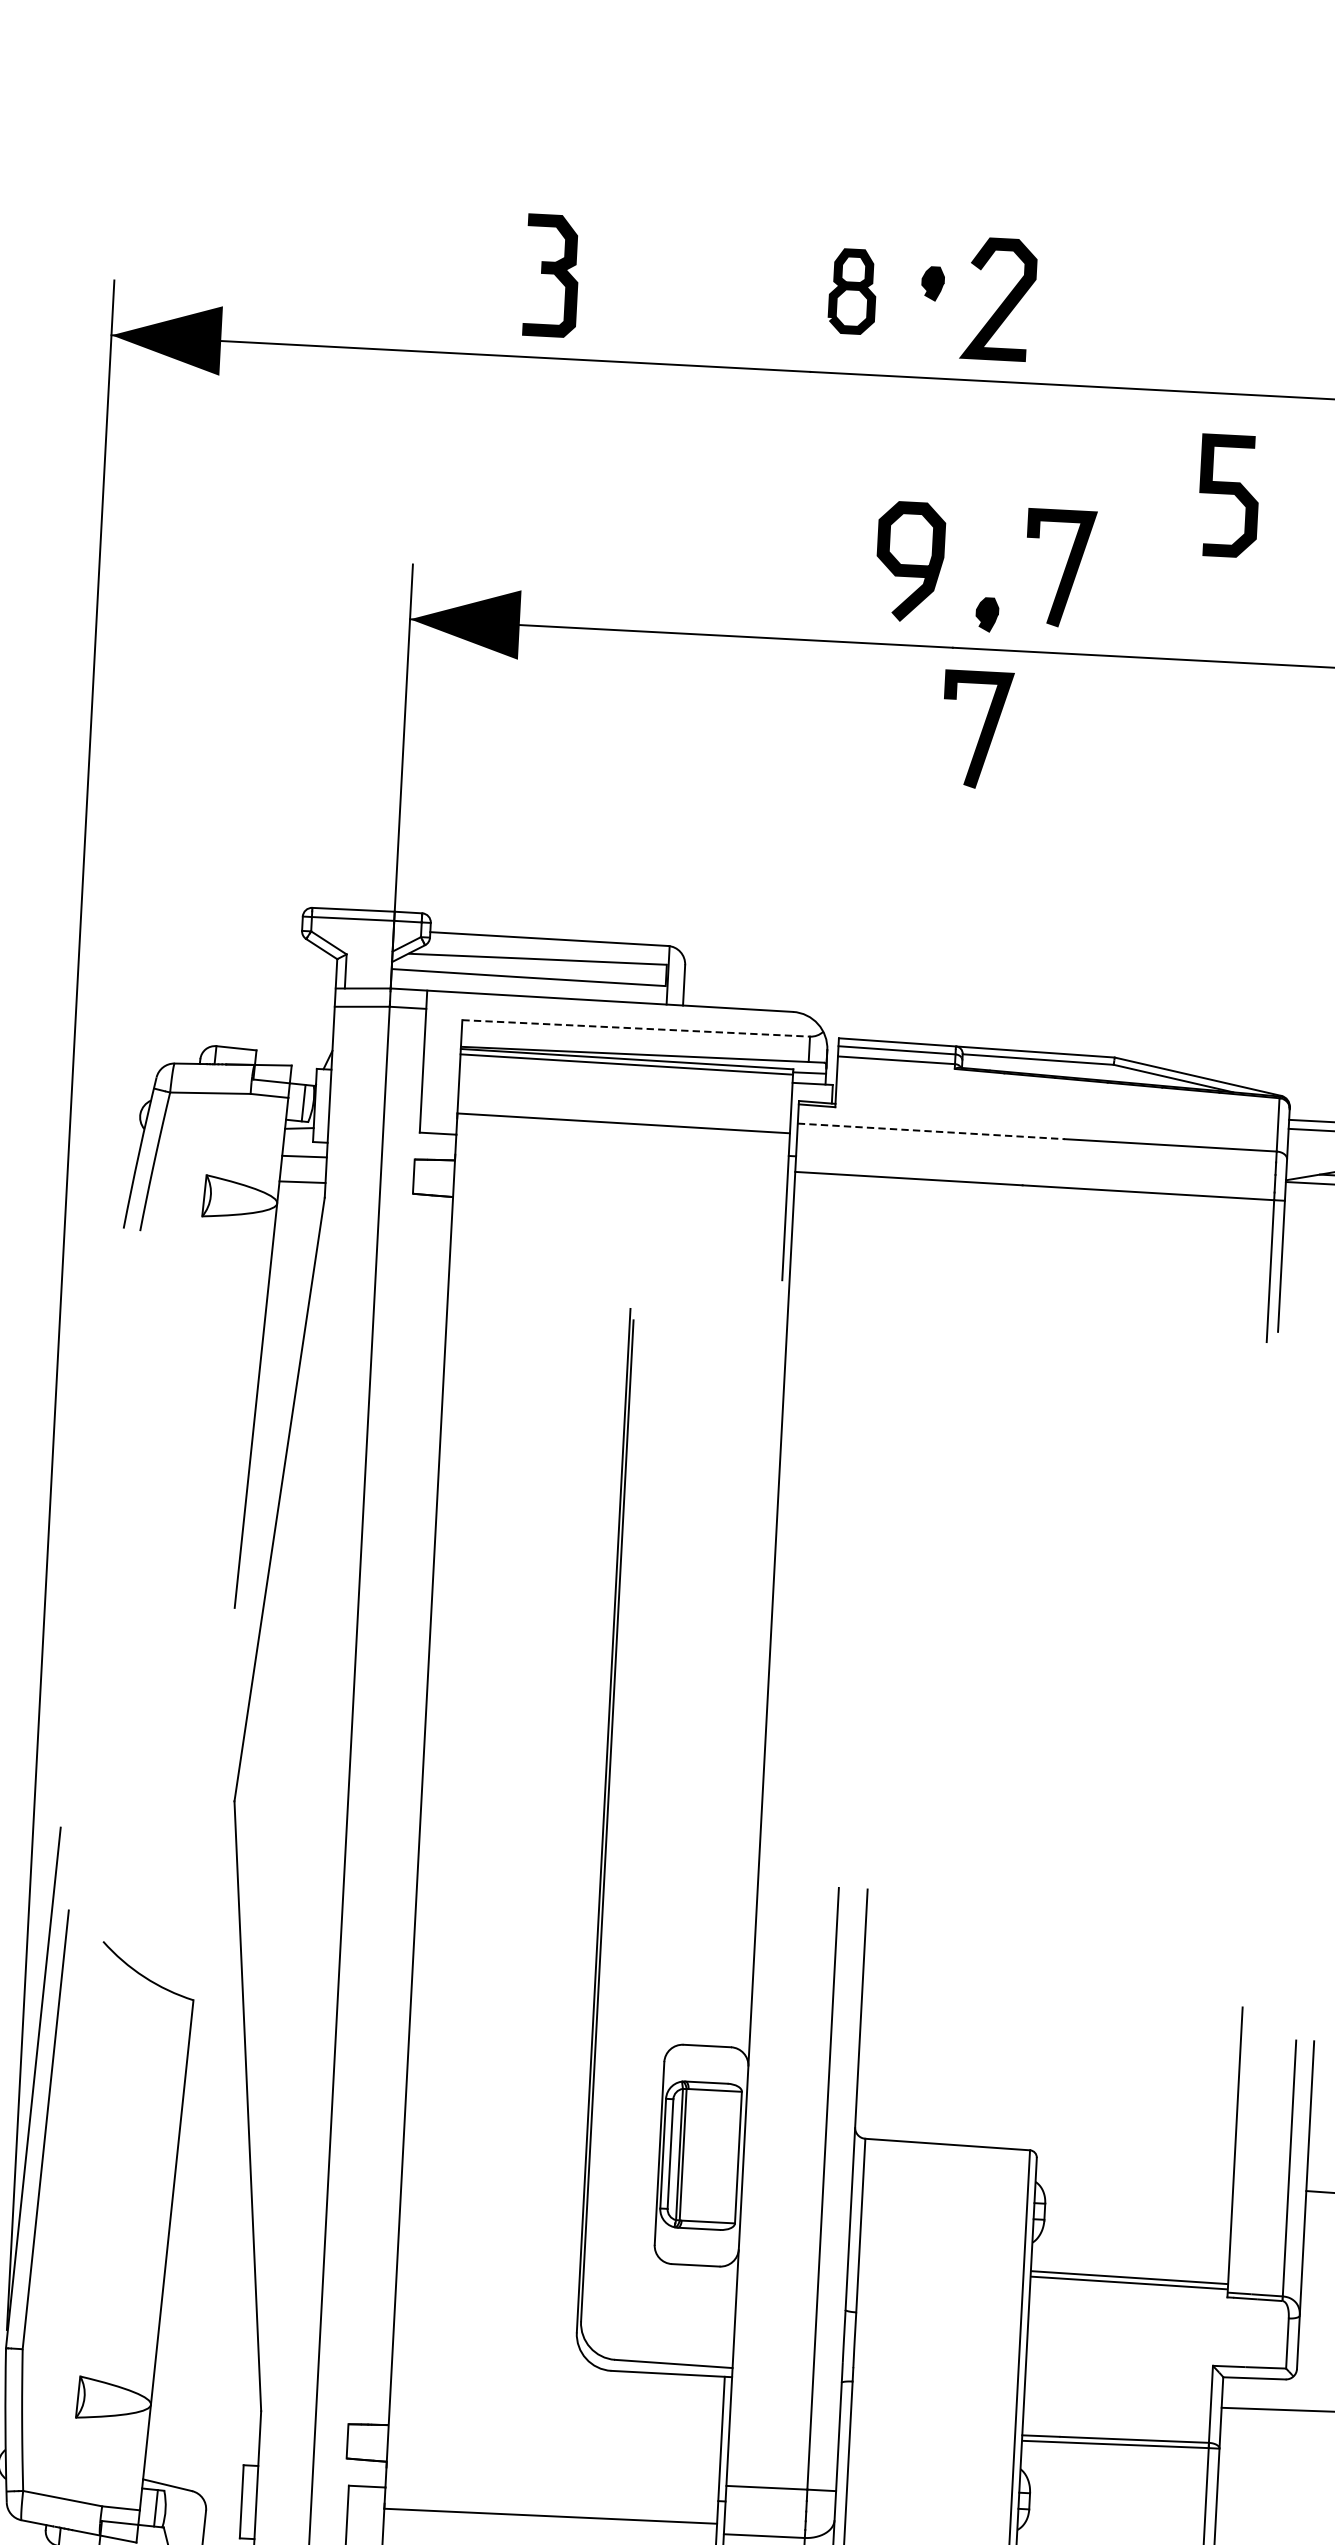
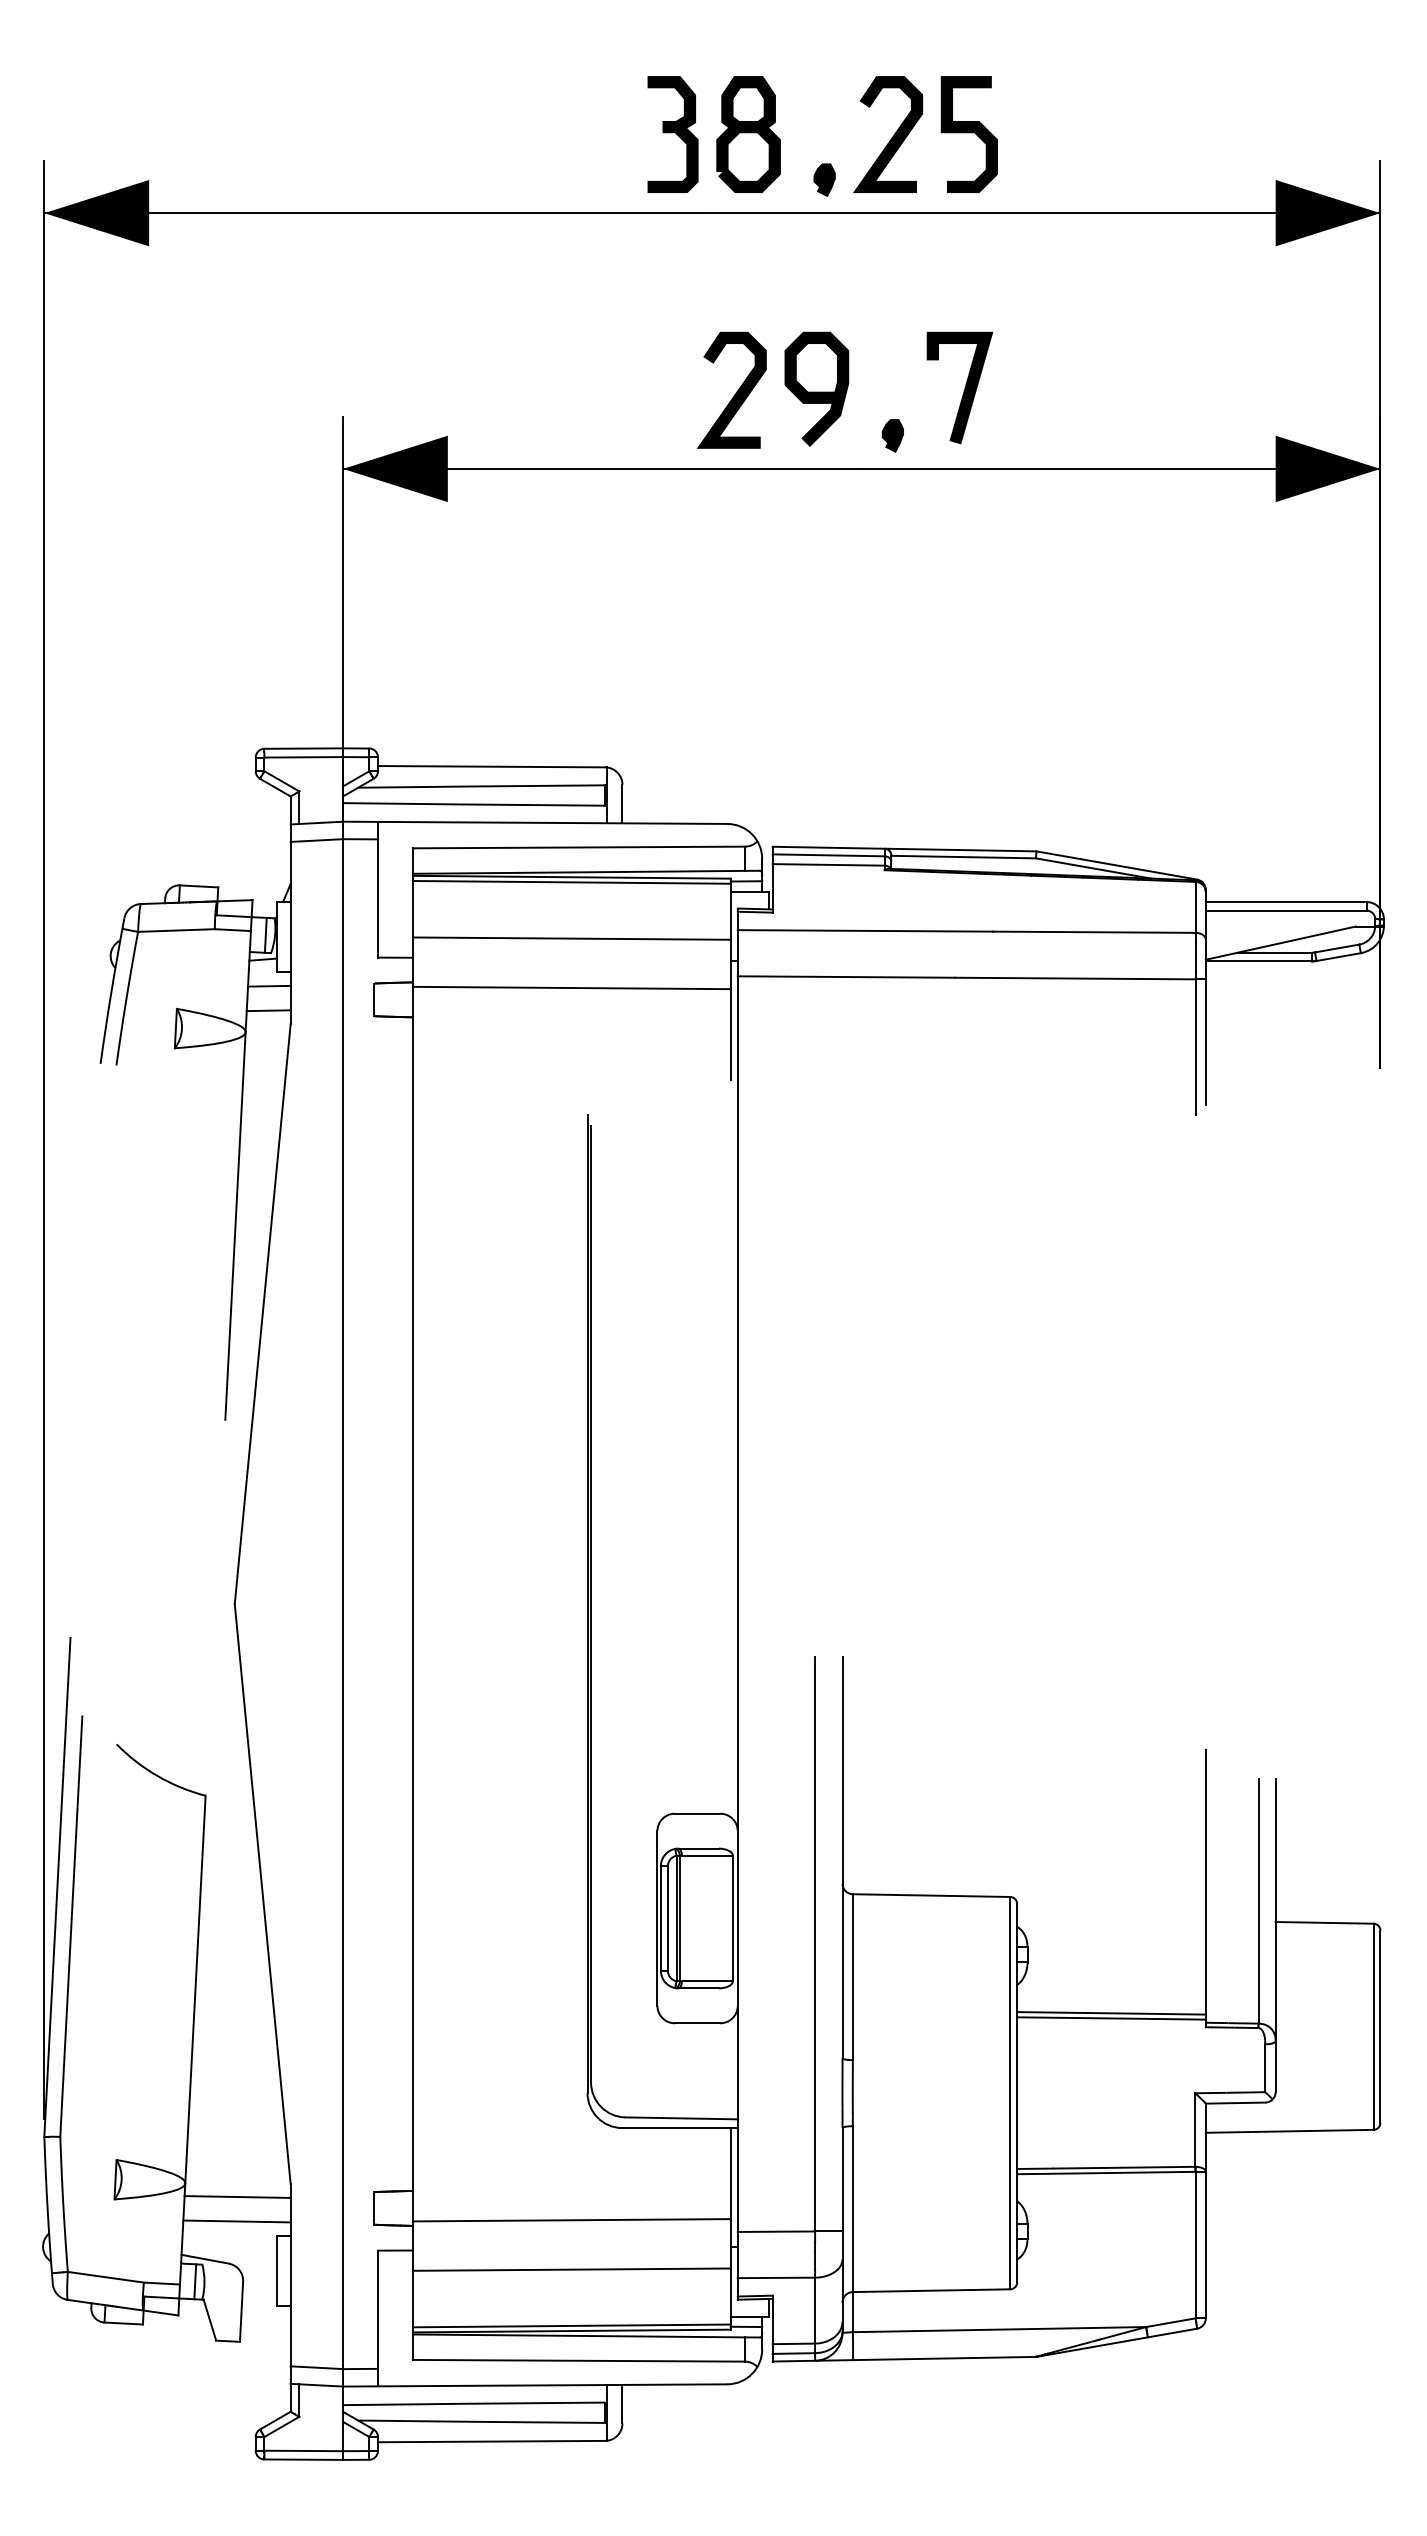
part: (551, 275) -> (672, 134), moved
part: (932, 283) -> (824, 179), moved
part: (852, 291) -> (748, 134), size x1.43
curve: (1228, 494) -> (968, 133), moved
curve: (826, 559) -> (736, 391), added
line: (981, 729) -> (893, 545), removed
line: (636, 1028) -> (579, 847), dashed -> solid
line: (931, 1130) -> (865, 930), dashed -> solid
line: (620, 1174) -> (571, 987), added
line: (204, 2421) -> (237, 2196), added
line: (202, 2447) -> (236, 2221), added
line: (553, 2464) -> (571, 2220), added

